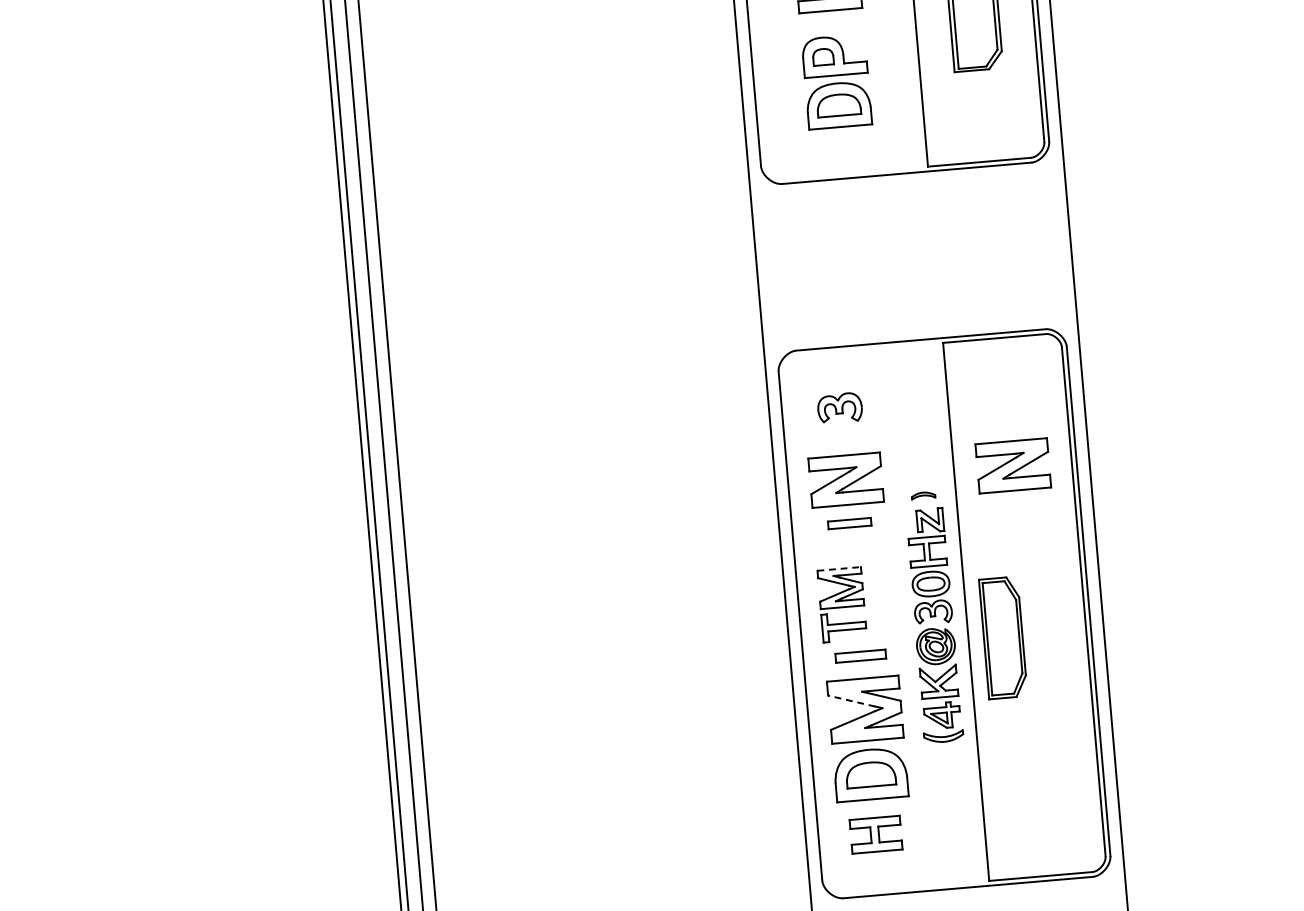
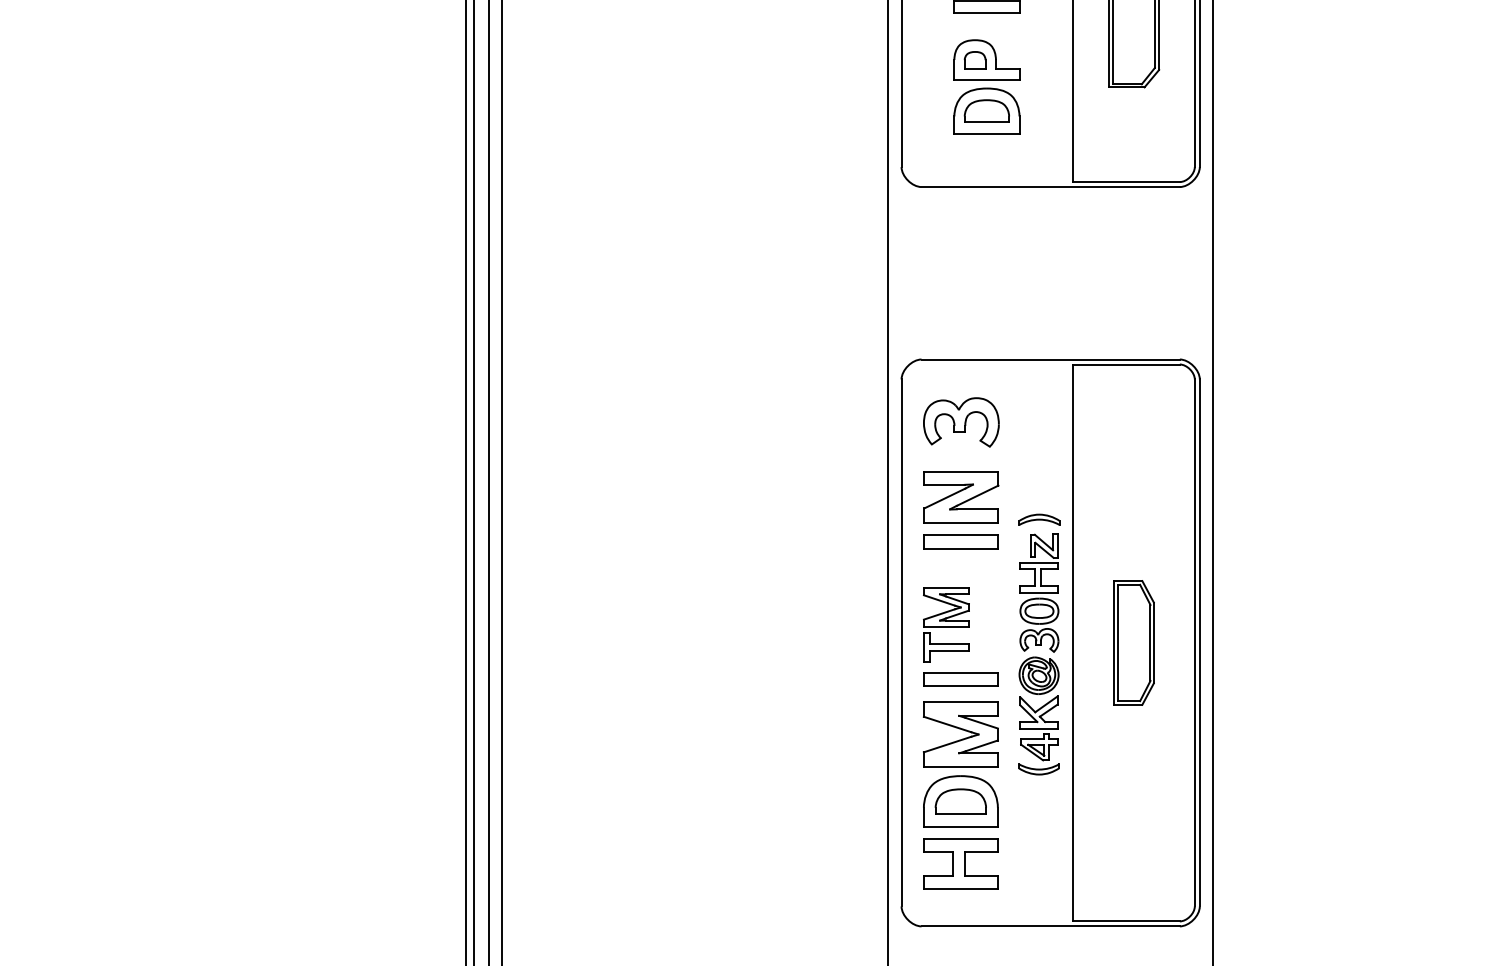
part: (840, 408) -> (961, 422), size x1.67
part: (1013, 466) -> (1134, 497), removed
part: (923, 495) -> (1039, 519), size x1.67
part: (848, 523) -> (960, 541), size x1.67
line: (839, 568) -> (946, 587), dashed -> solid
part: (1002, 637) -> (1133, 642), moved
part: (860, 656) -> (960, 679), size x1.43
line: (851, 701) -> (947, 724), dashed -> solid
part: (875, 834) -> (960, 863), size x1.43

